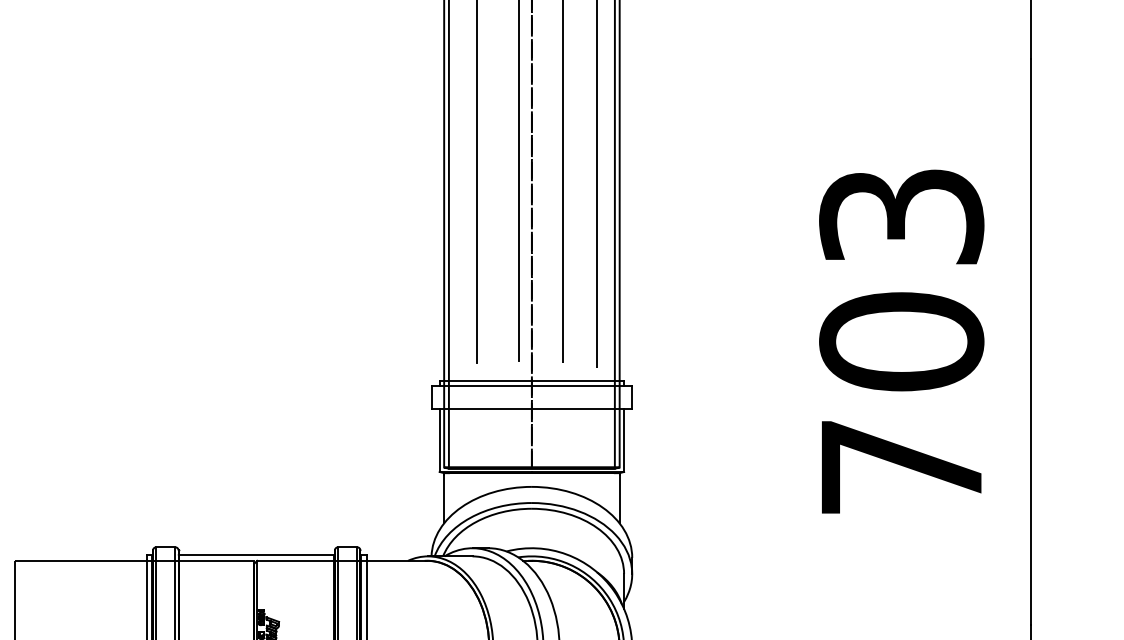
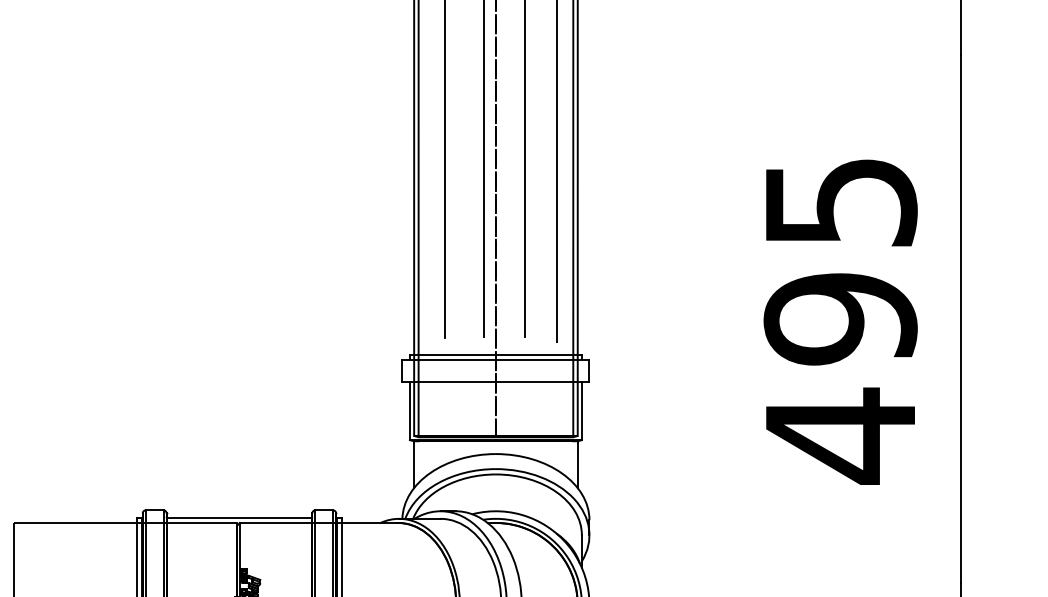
text: (901, 344) -> (840, 321), 703 -> 495

